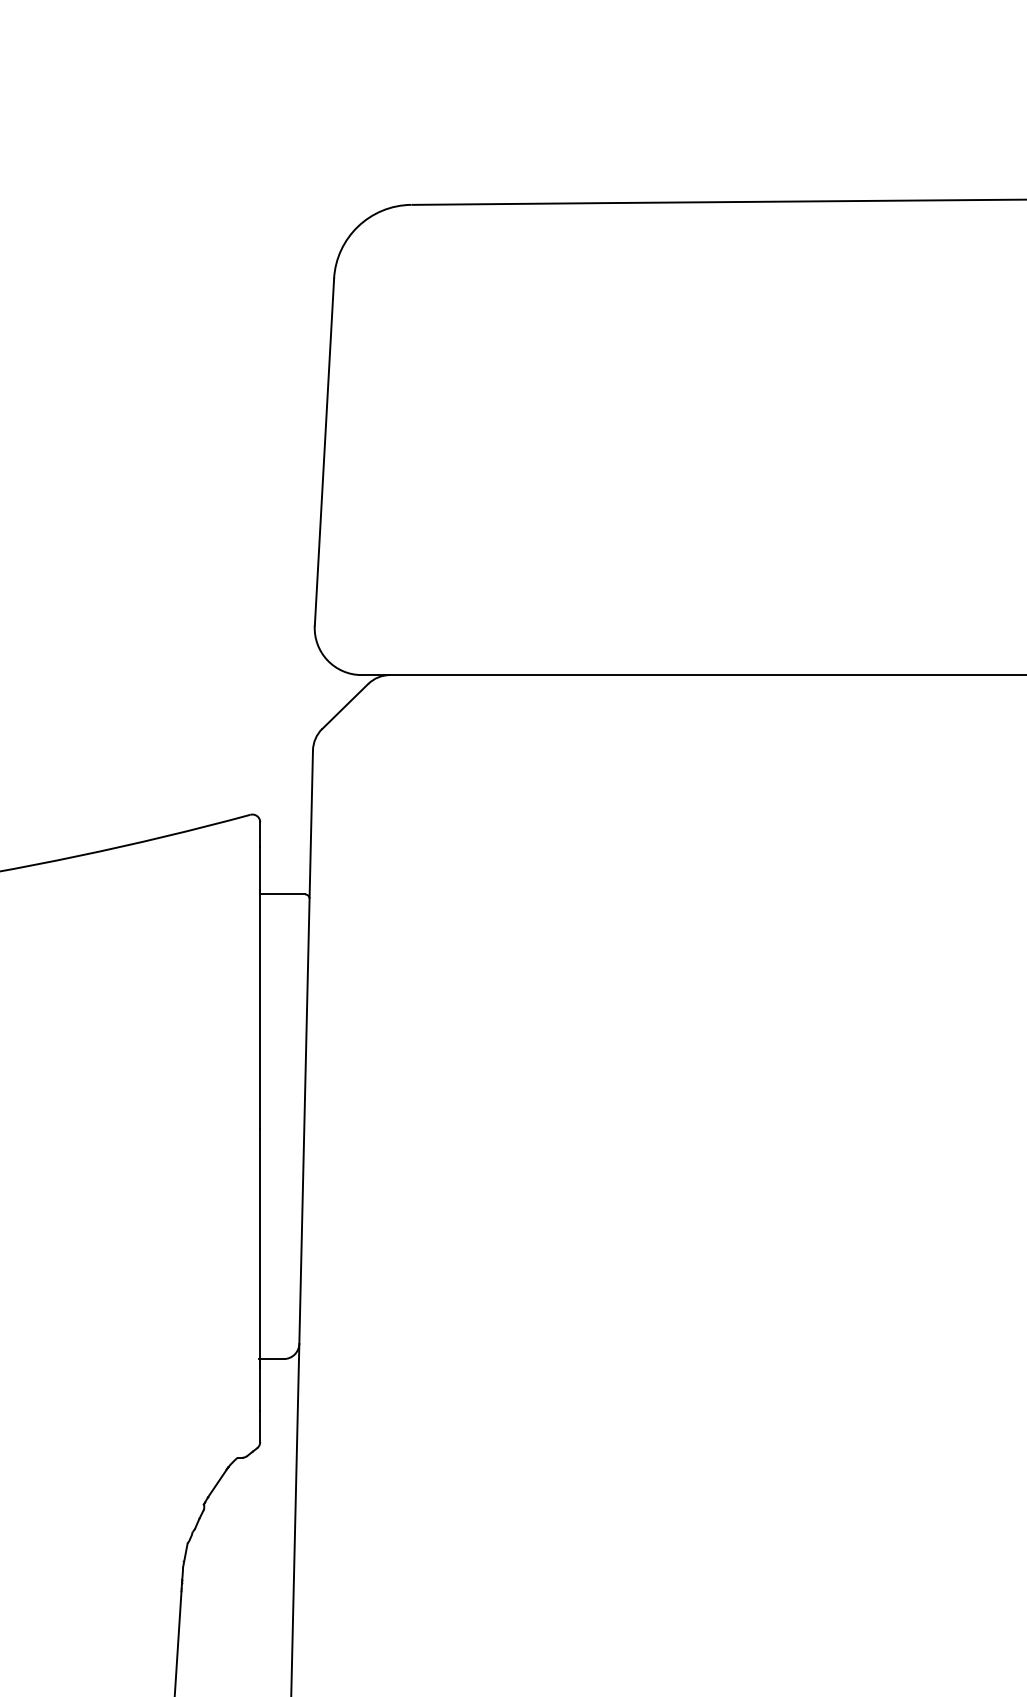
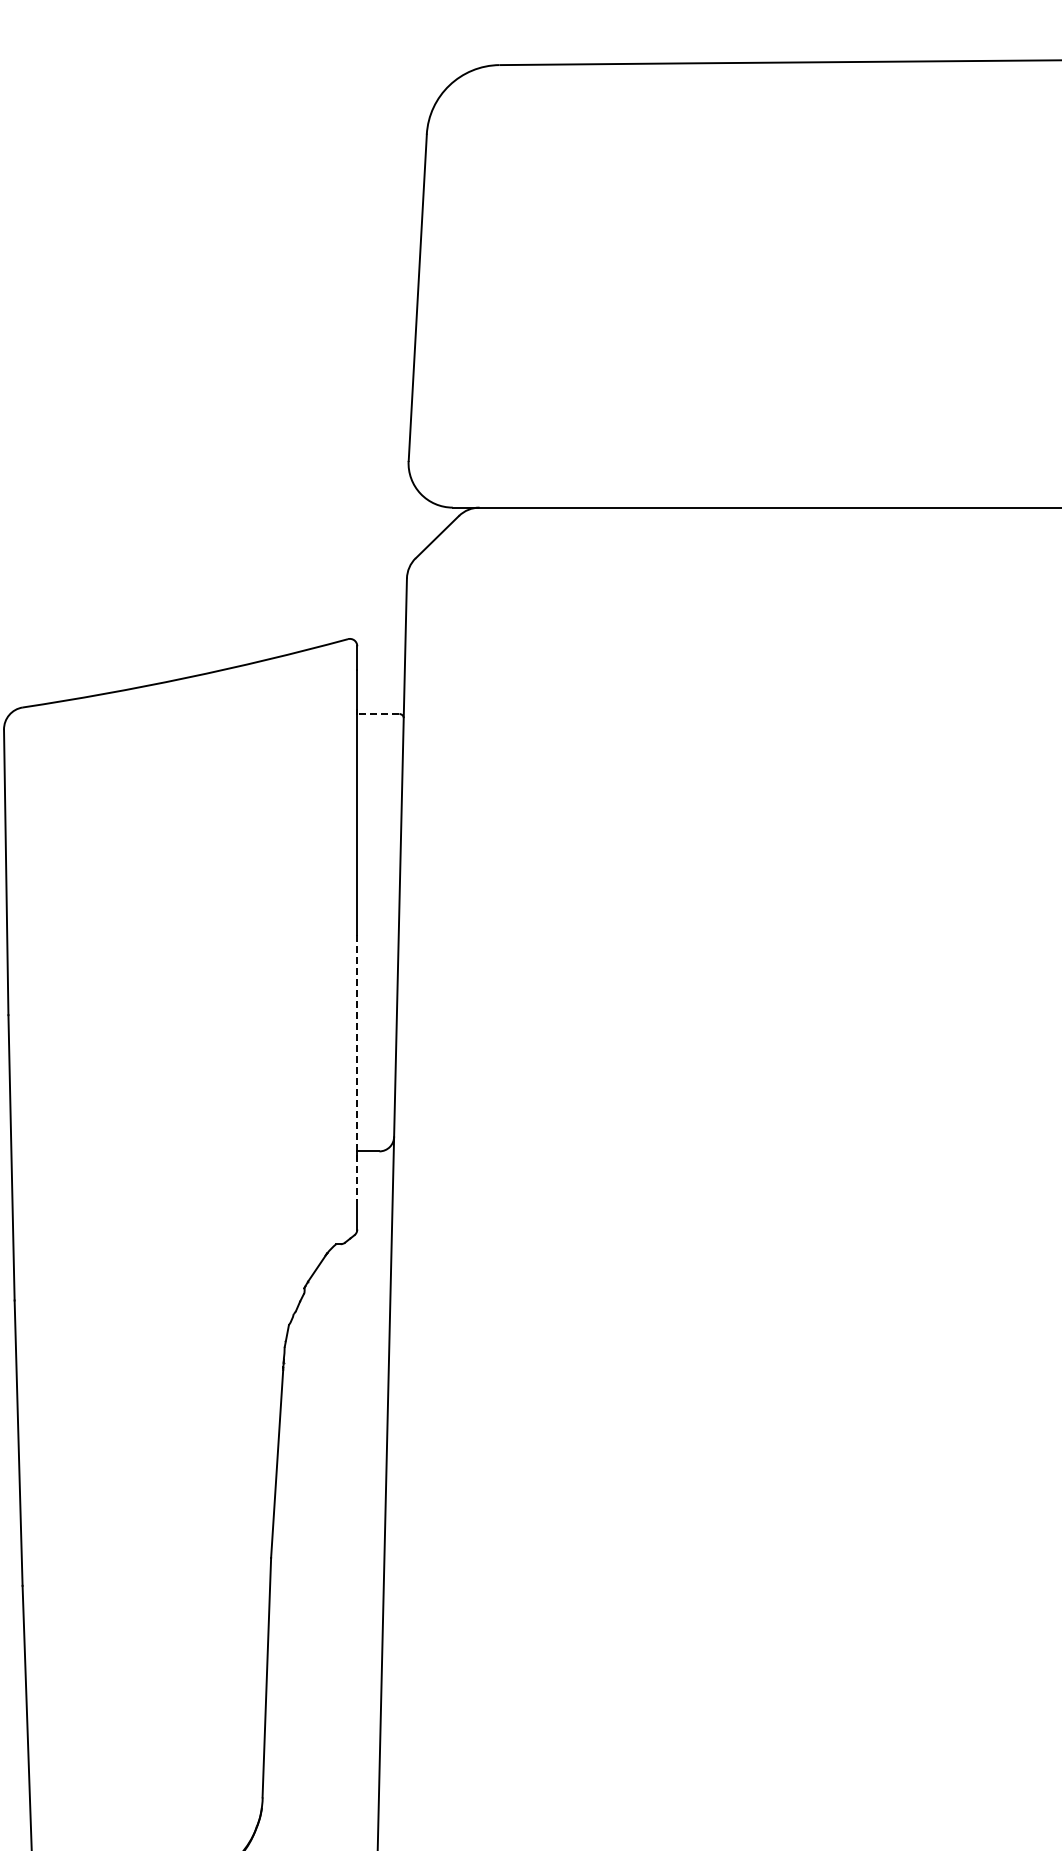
line: (281, 894) -> (377, 714), solid -> dashed
line: (260, 1269) -> (357, 1067), solid -> dashed

